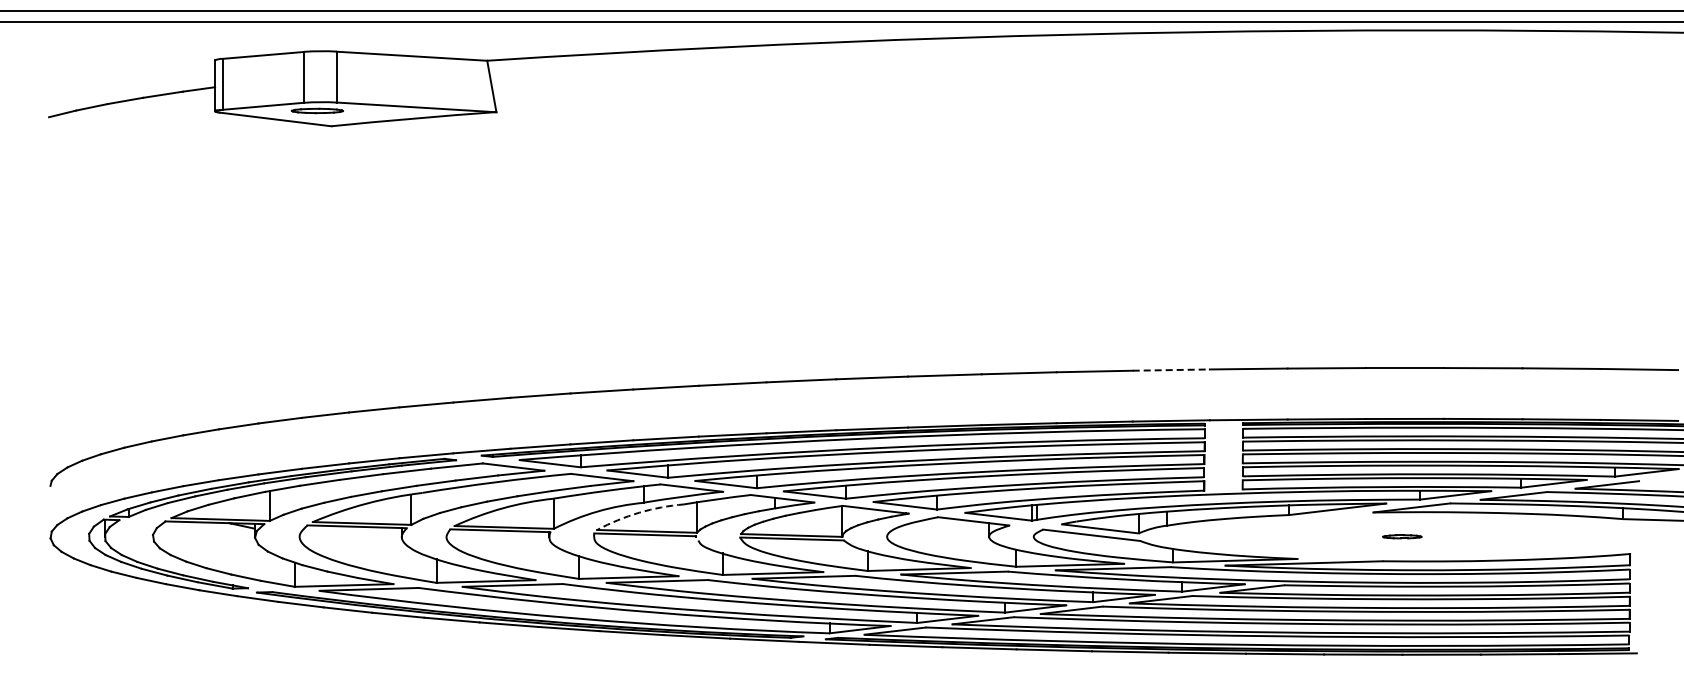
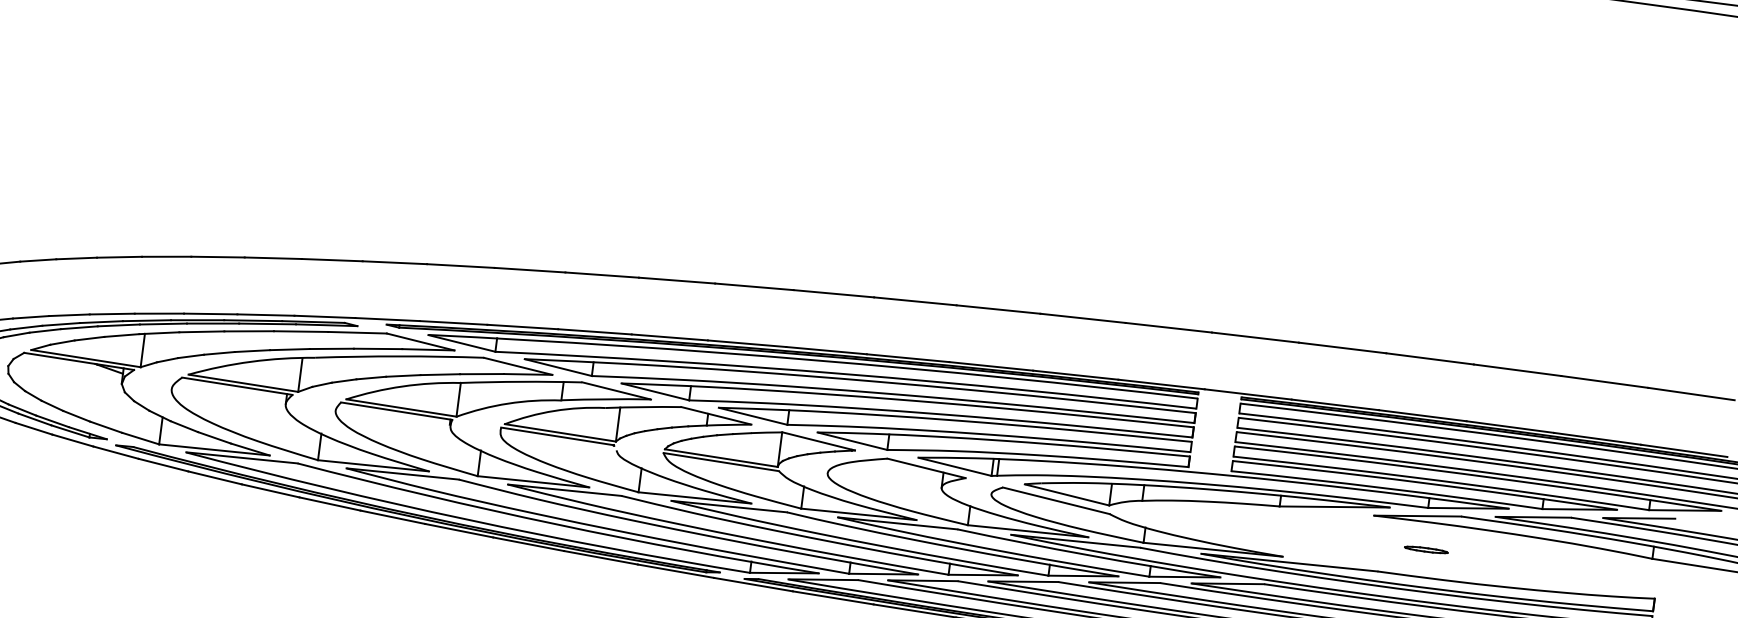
line: (1171, 370) -> (1169, 328), dashed -> solid
arc: (639, 512) -> (554, 410), dashed -> solid
part: (1402, 536) -> (1426, 549), moved

